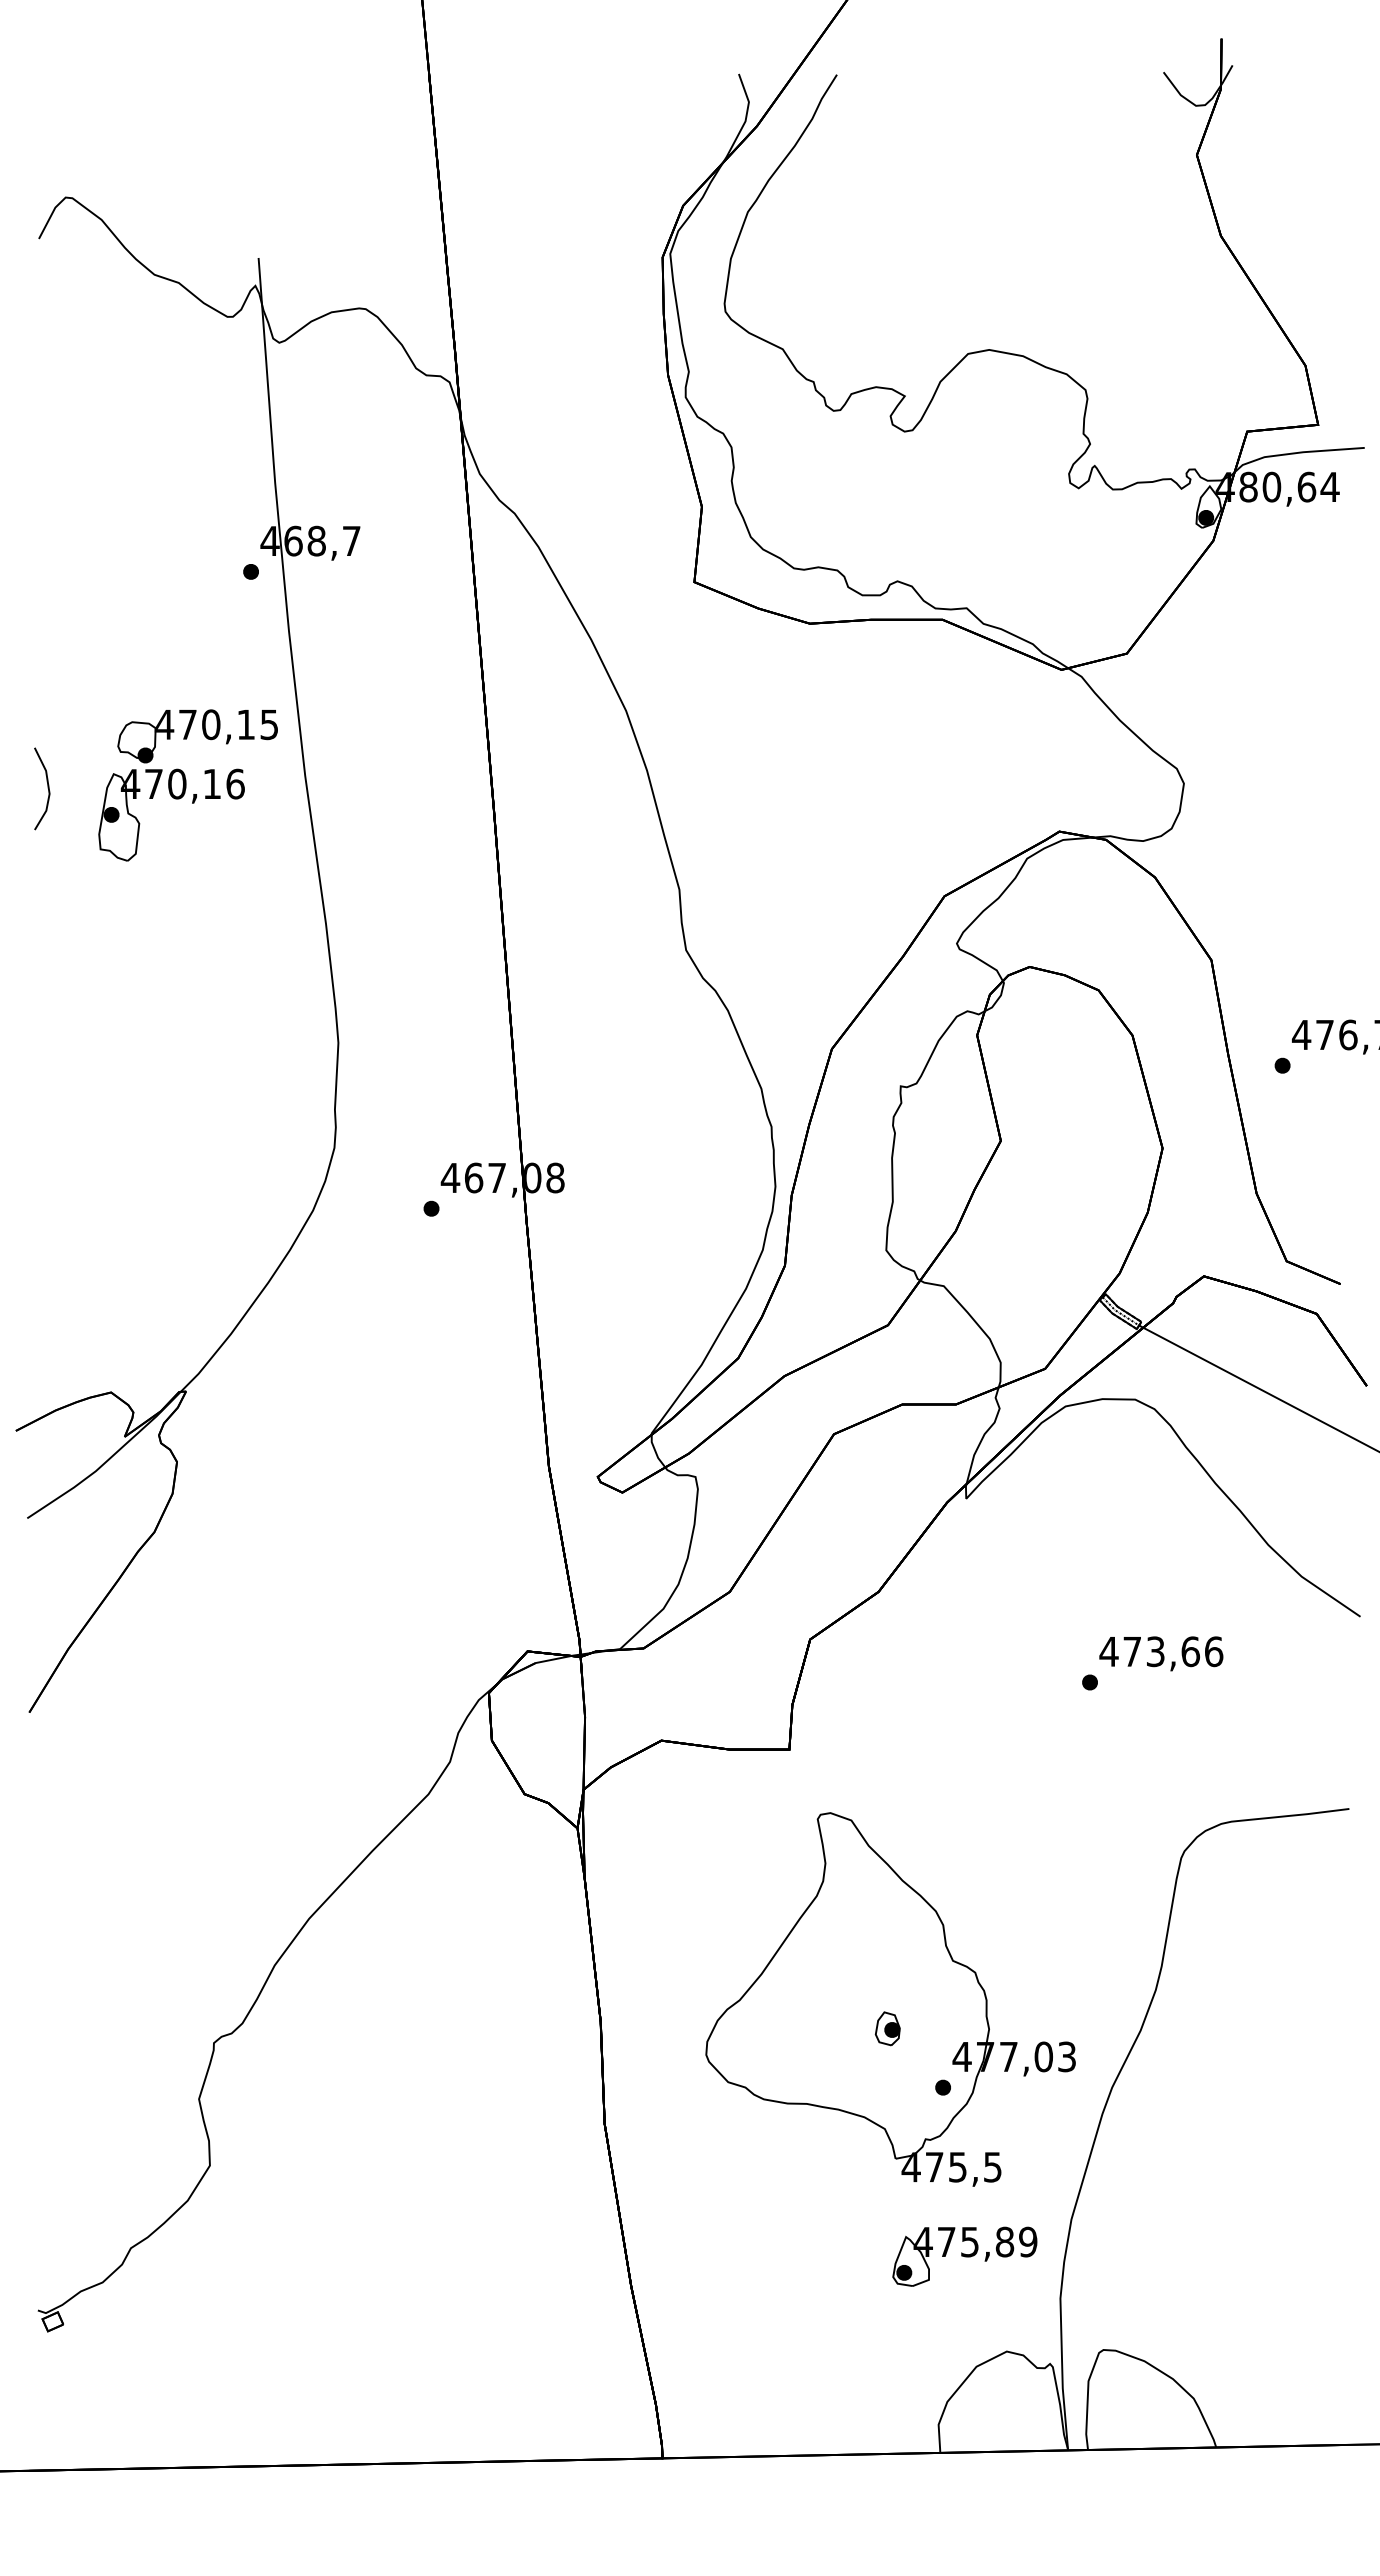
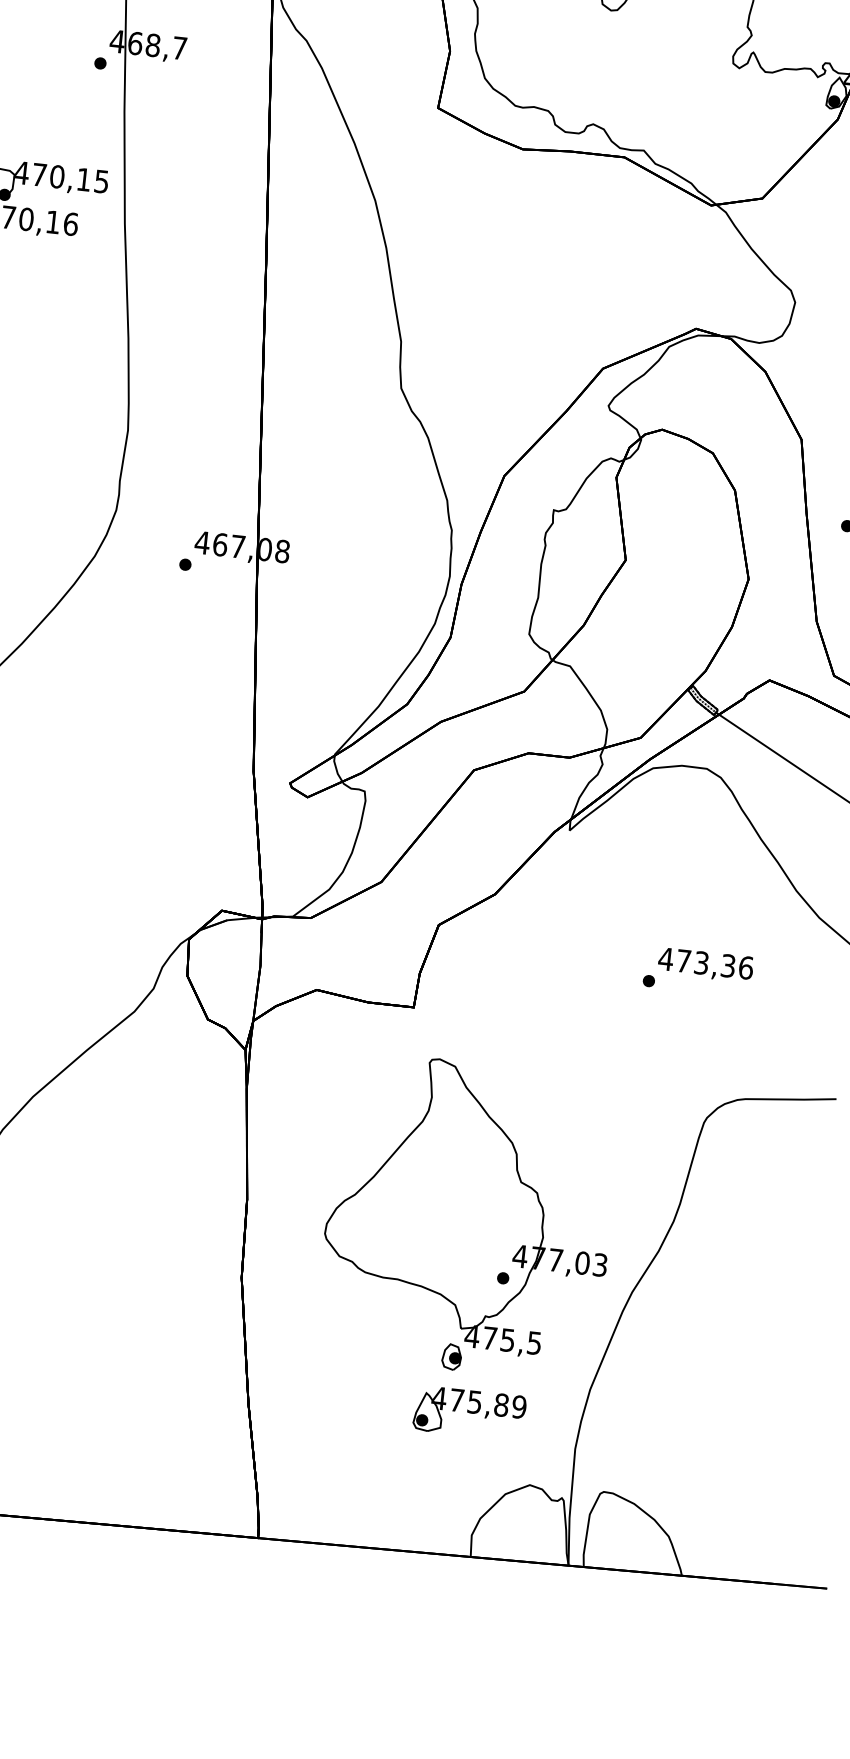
text: (1190, 1651) -> (728, 965), 473,66 -> 473,36
part: (887, 2028) -> (451, 1356), moved
part: (964, 2256) -> (469, 1412), moved

